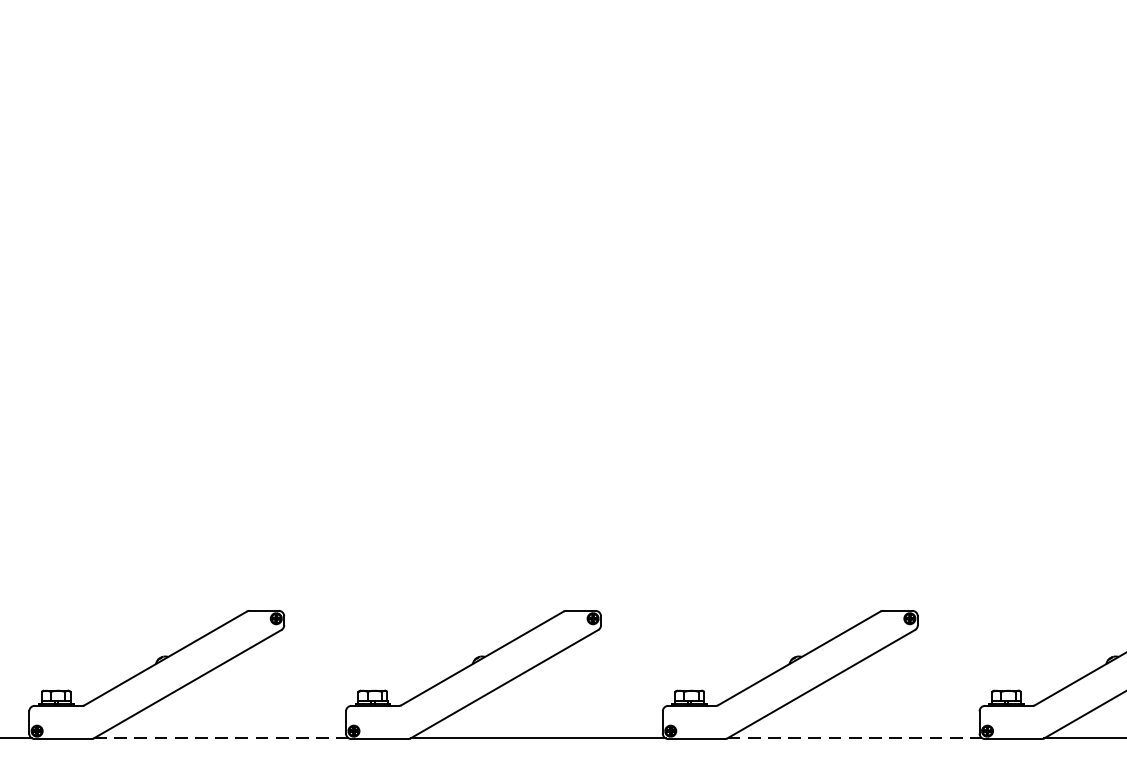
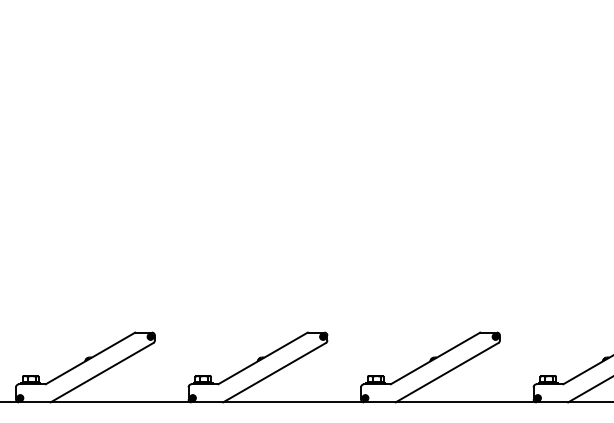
line: (222, 739) -> (121, 402), dashed -> solid
line: (856, 739) -> (466, 402), dashed -> solid

